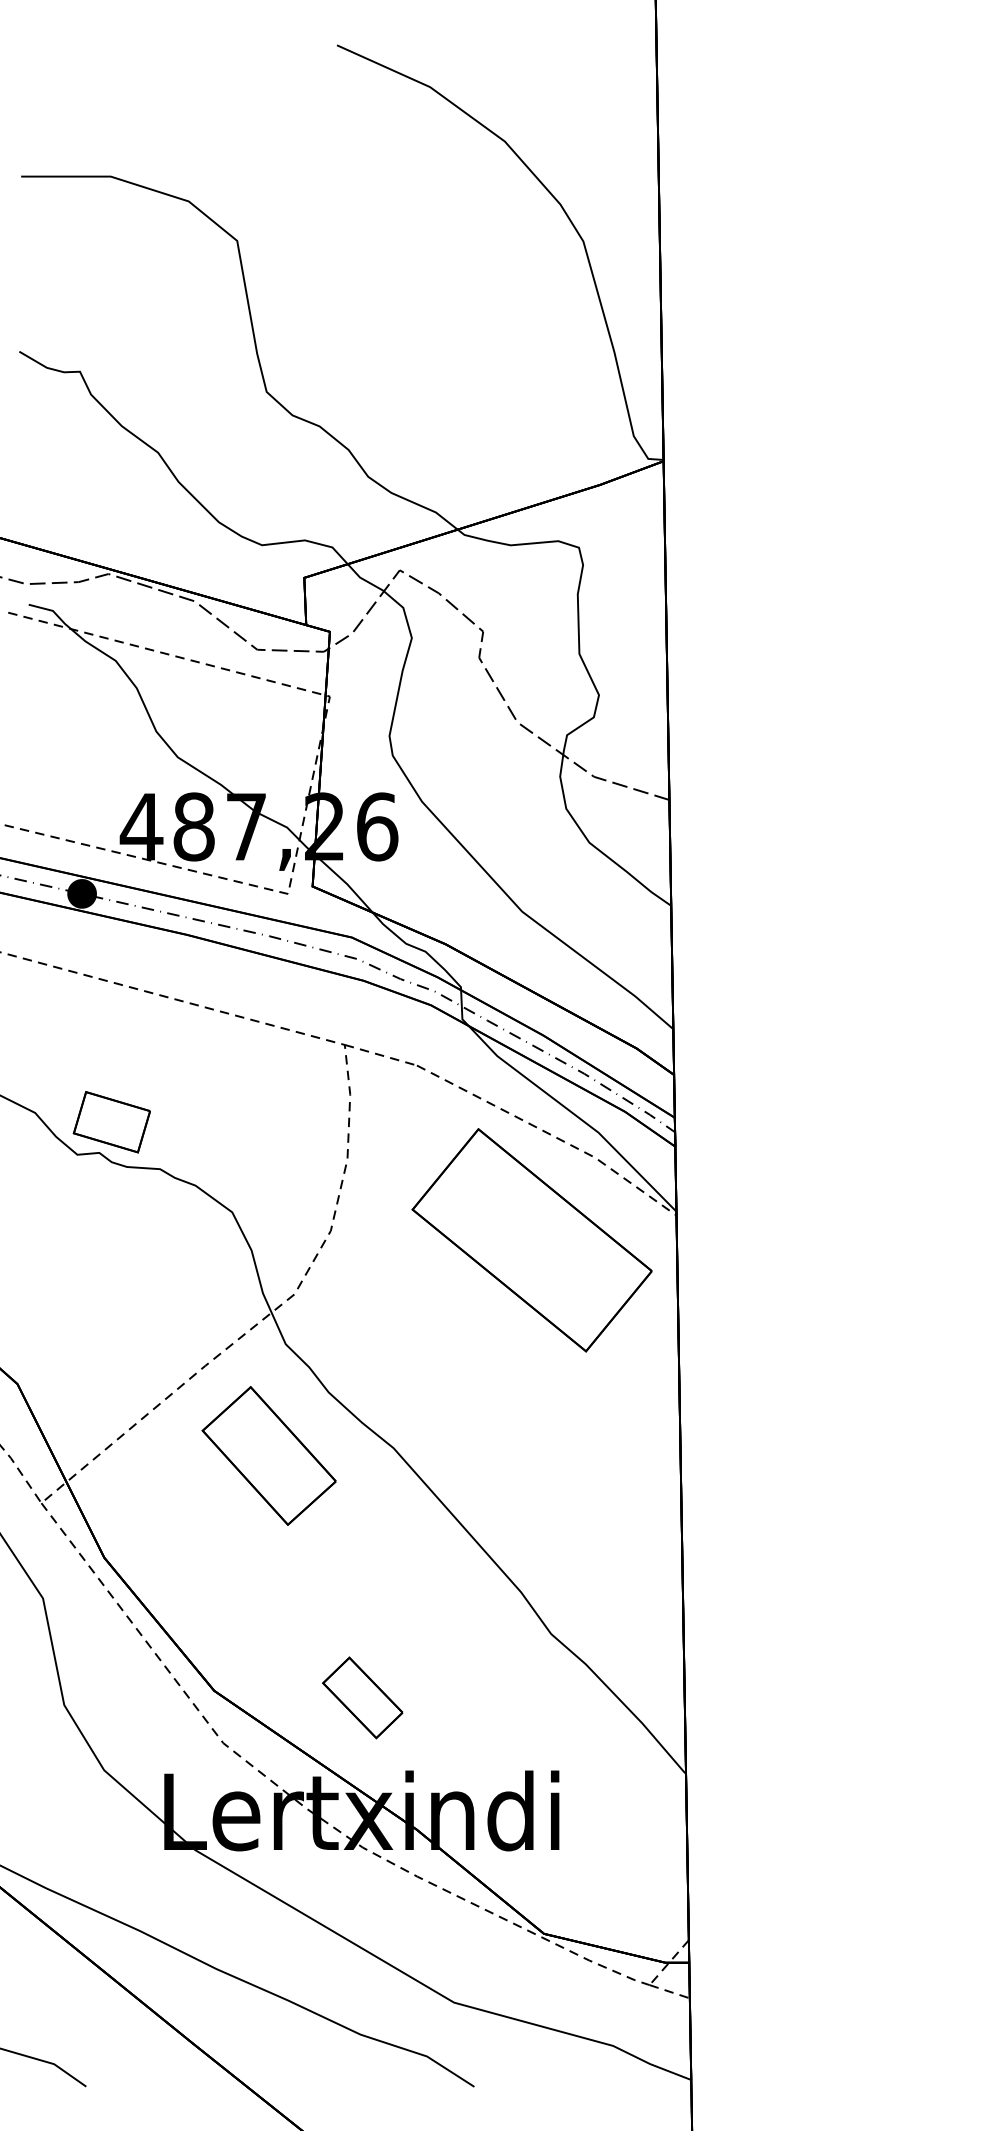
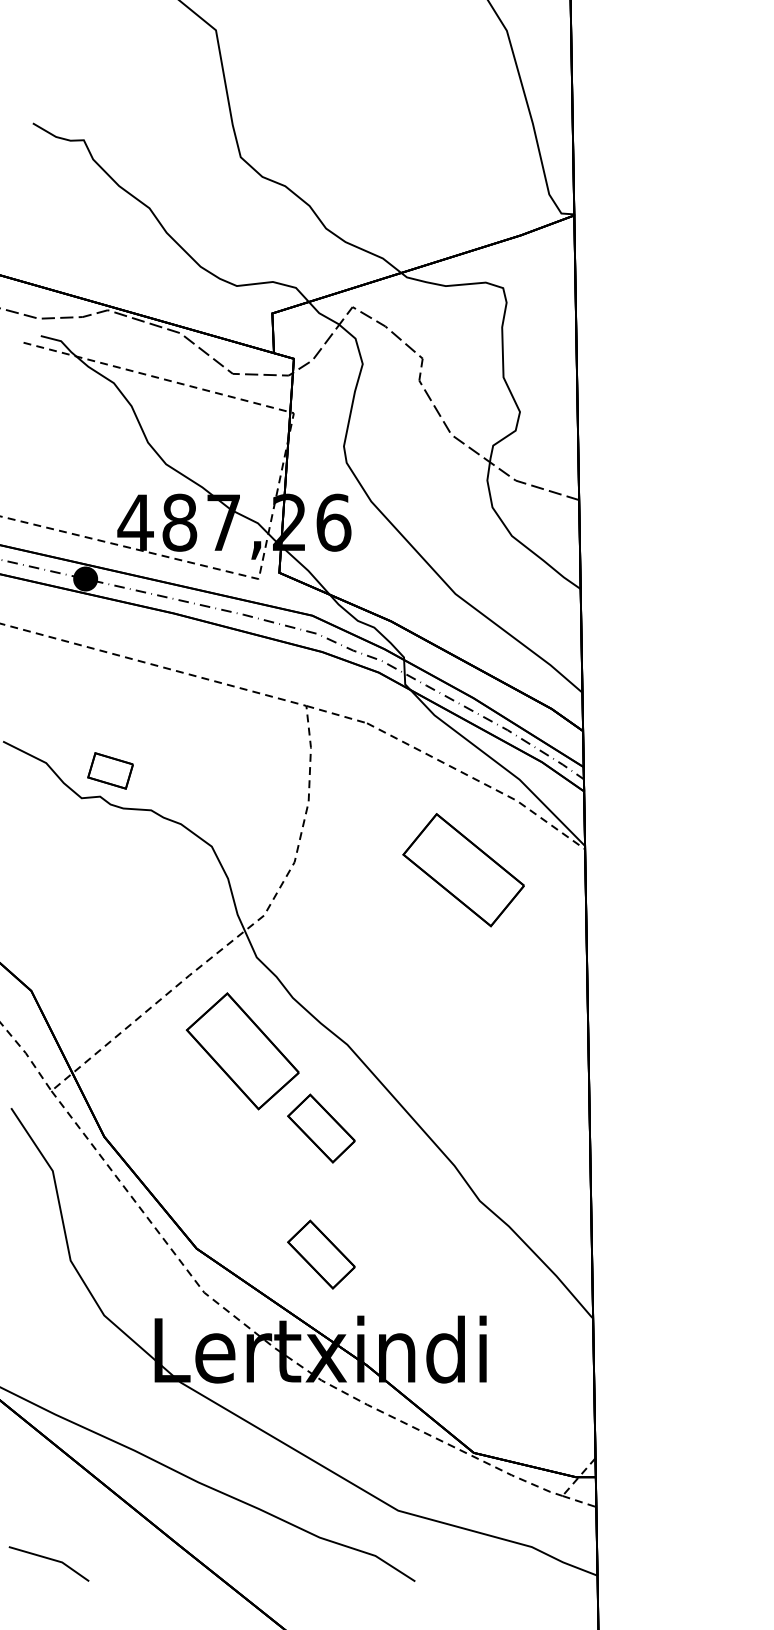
part: (111, 1122) -> (110, 771), size x0.7
part: (531, 1240) -> (463, 870), size x0.6
part: (362, 1547) -> (321, 1128), added

